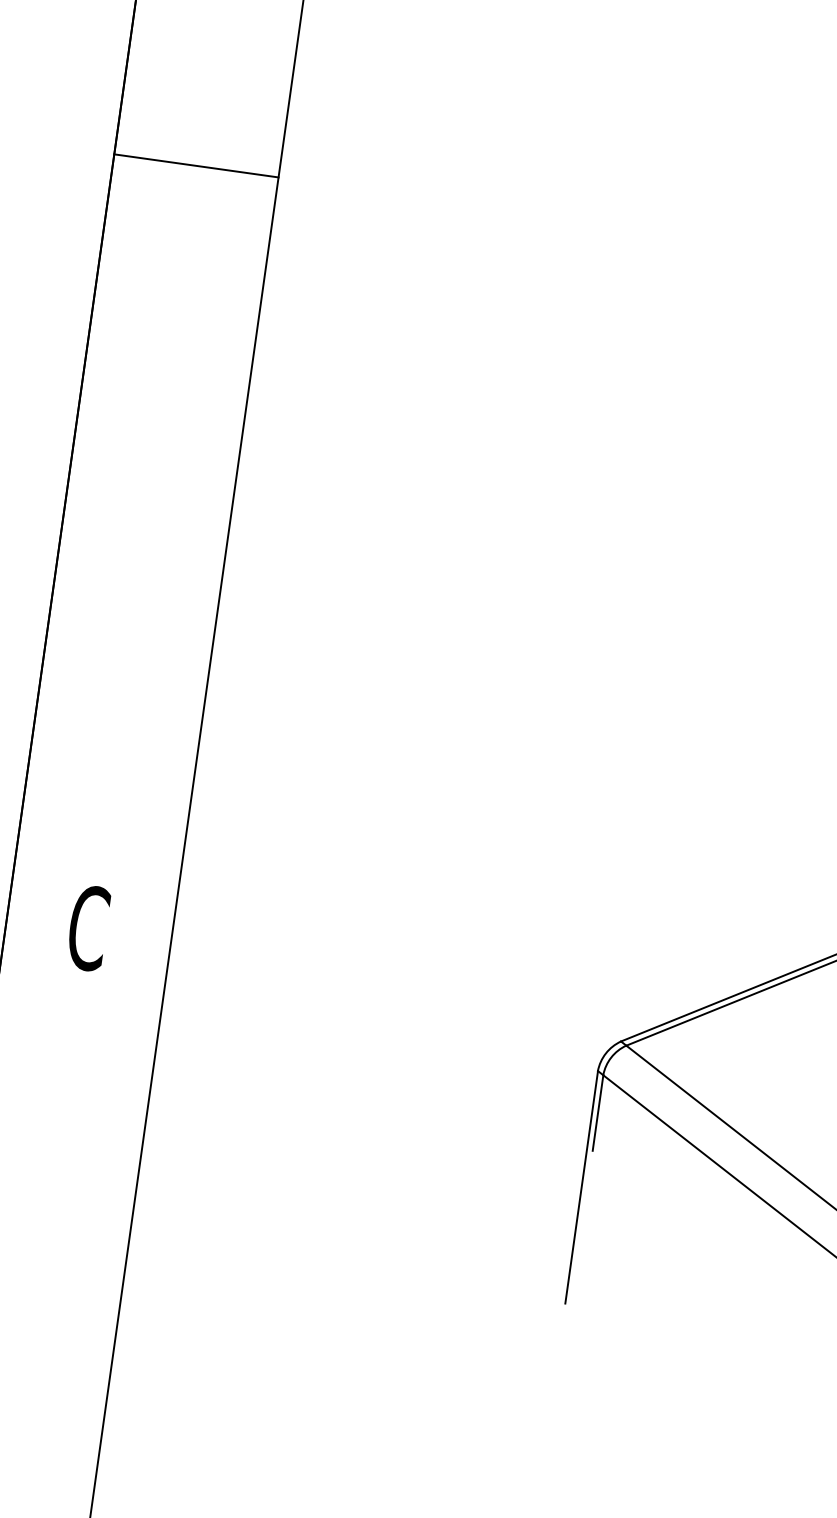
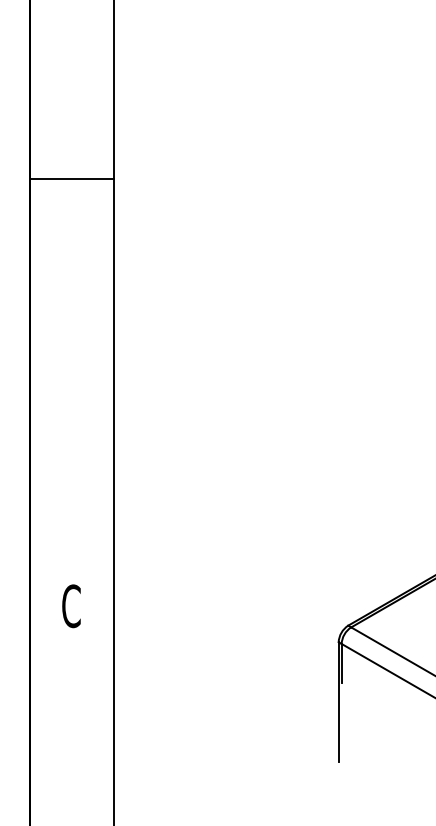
line: (195, 166) -> (71, 179), moved

